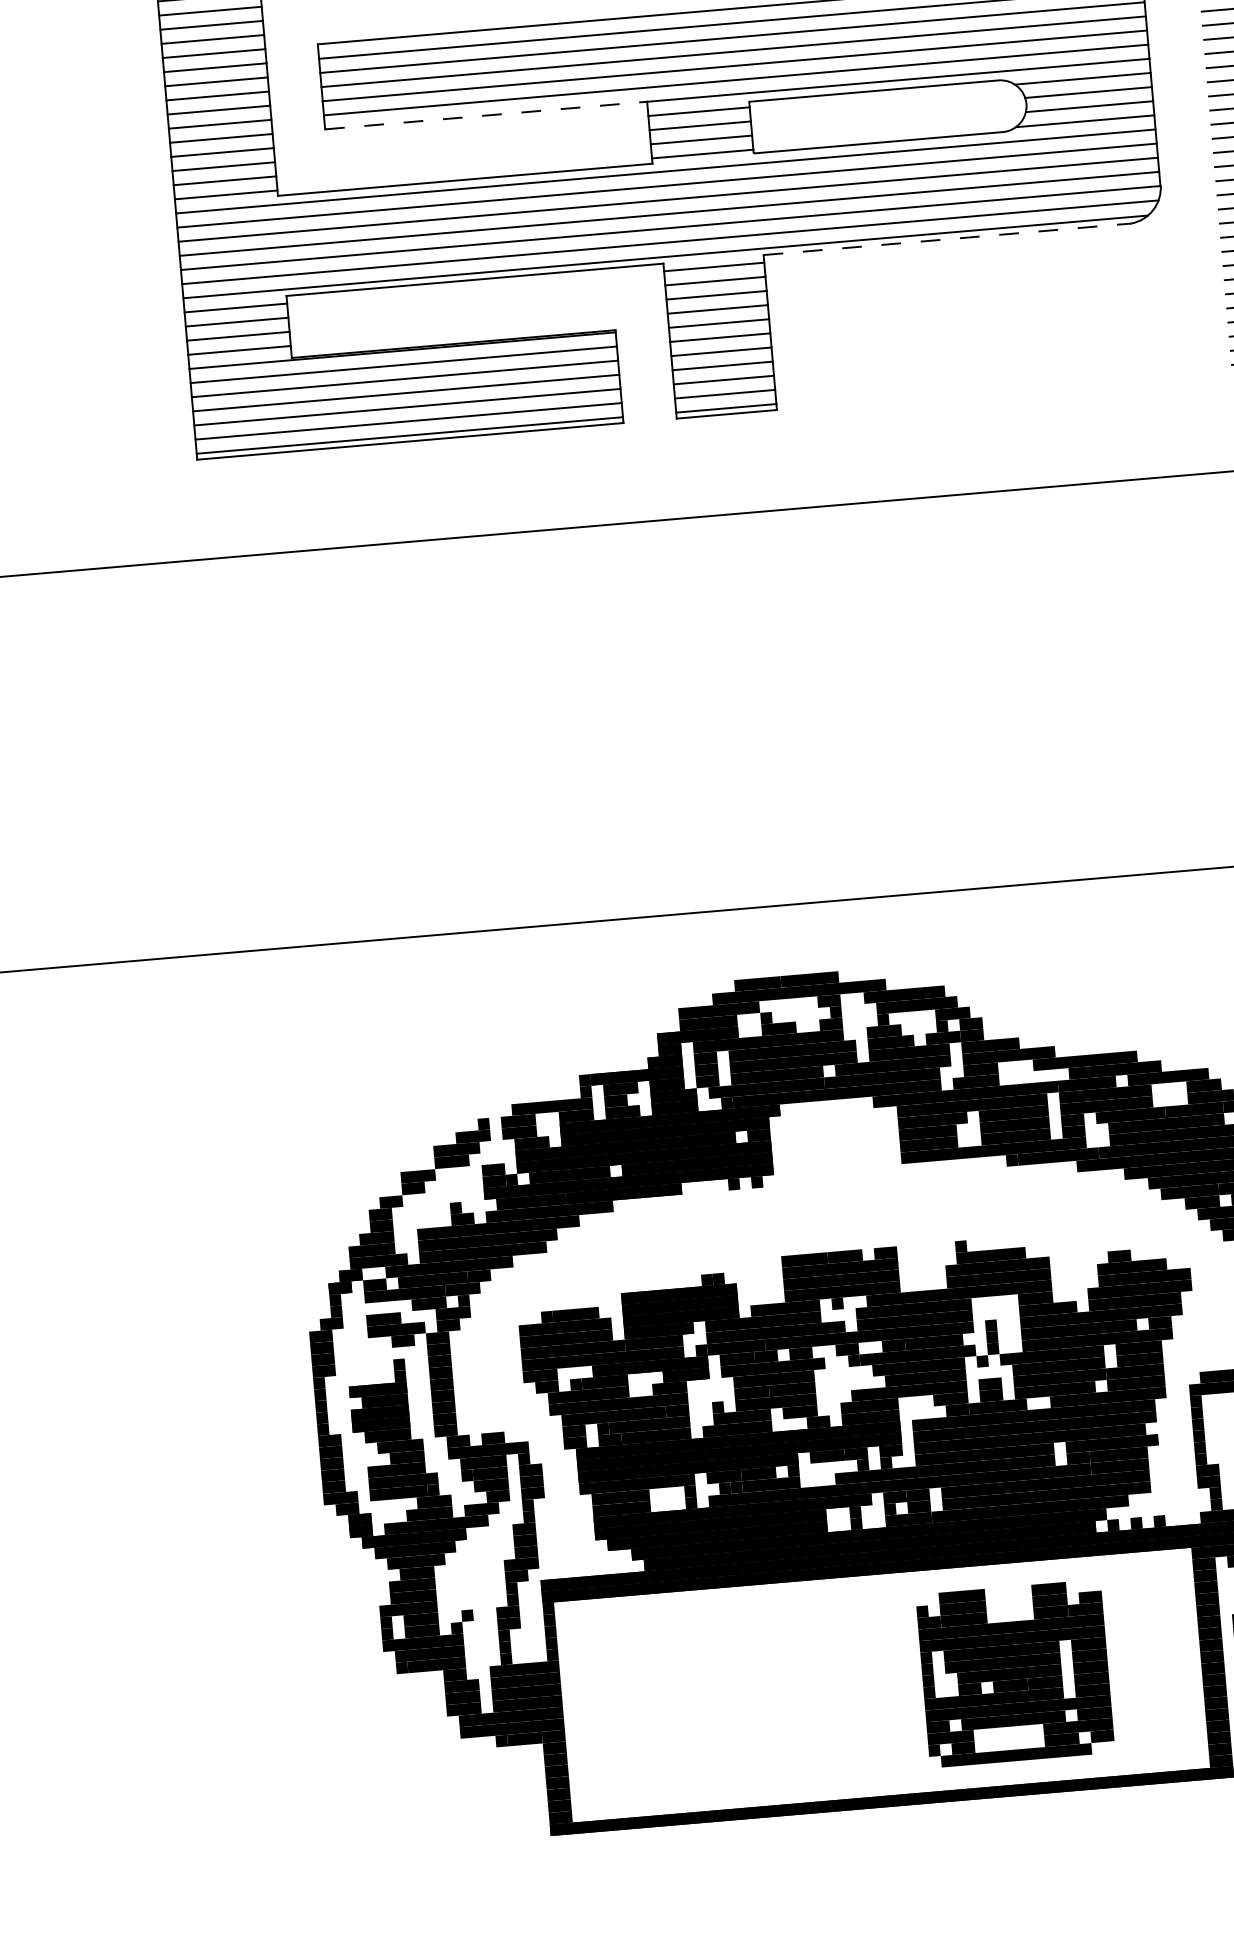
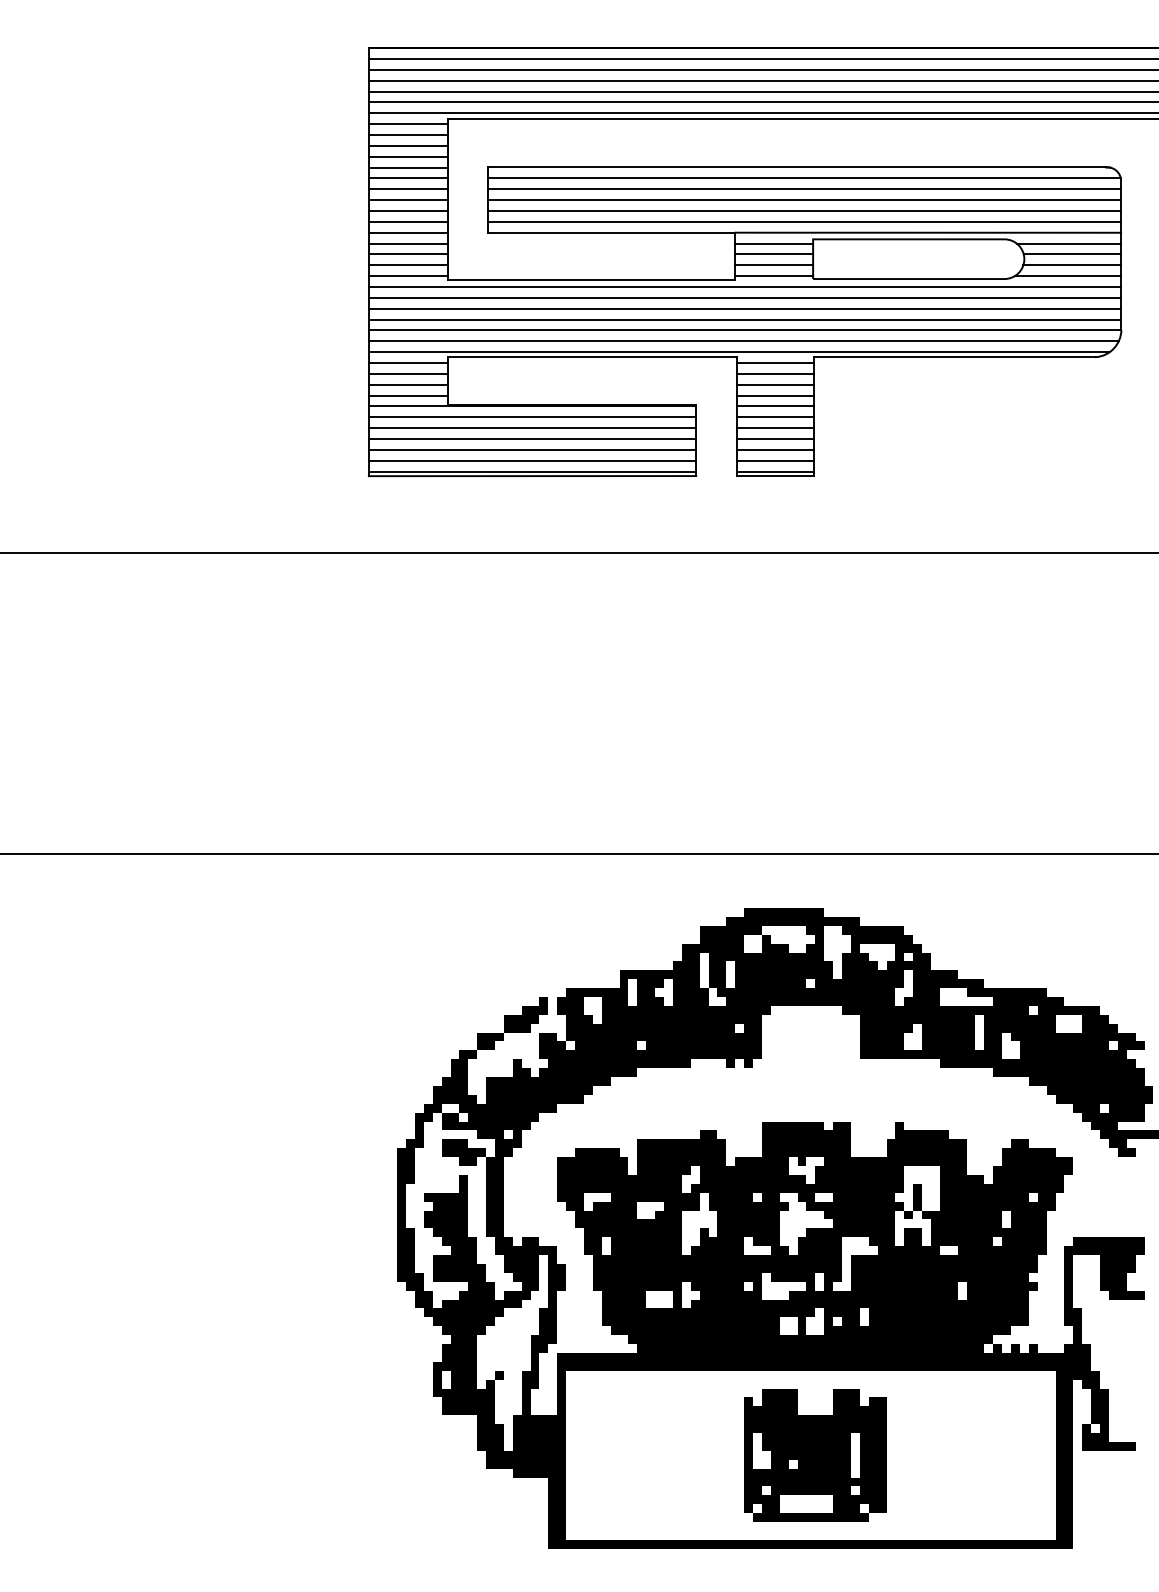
line: (485, 115) -> (611, 232), dashed -> solid
line: (947, 239) -> (955, 357), dashed -> solid
part: (1015, 1674) -> (815, 1455), moved

